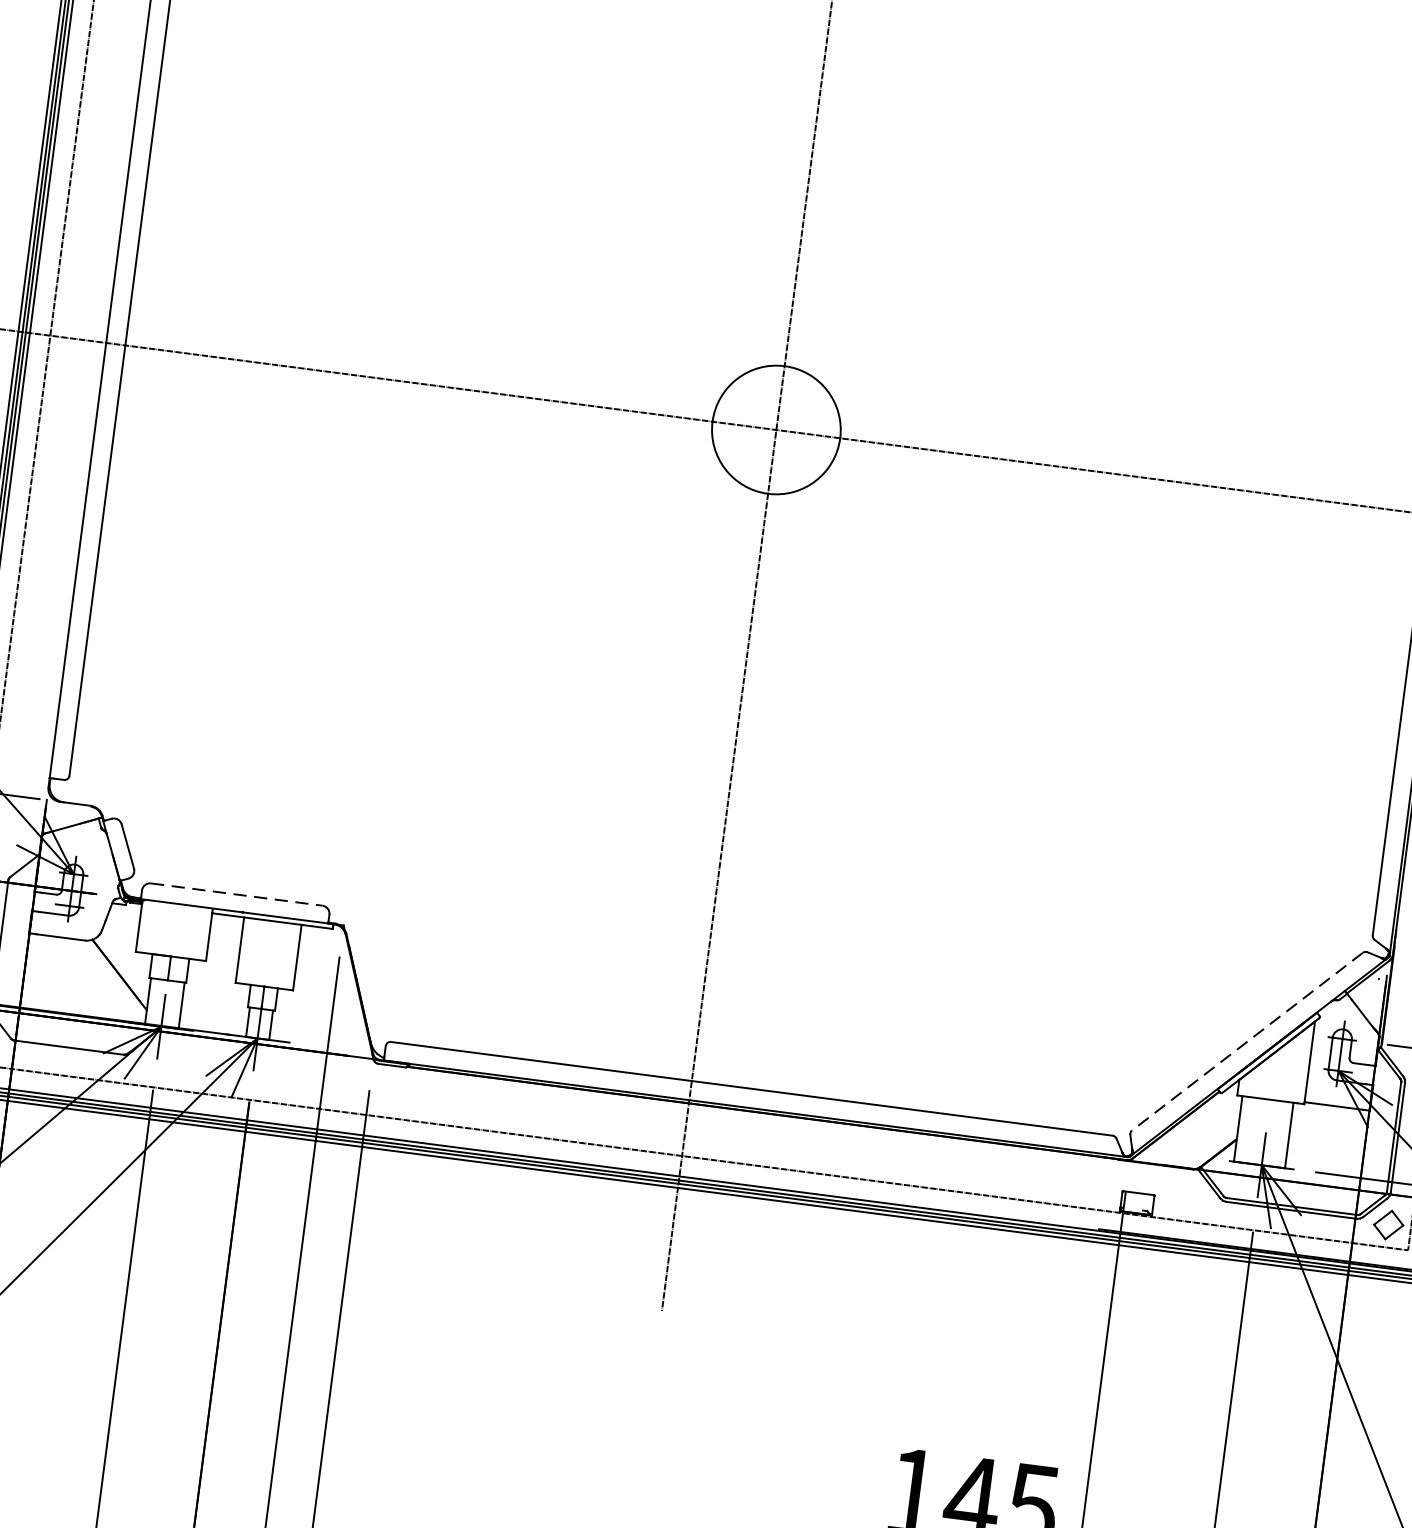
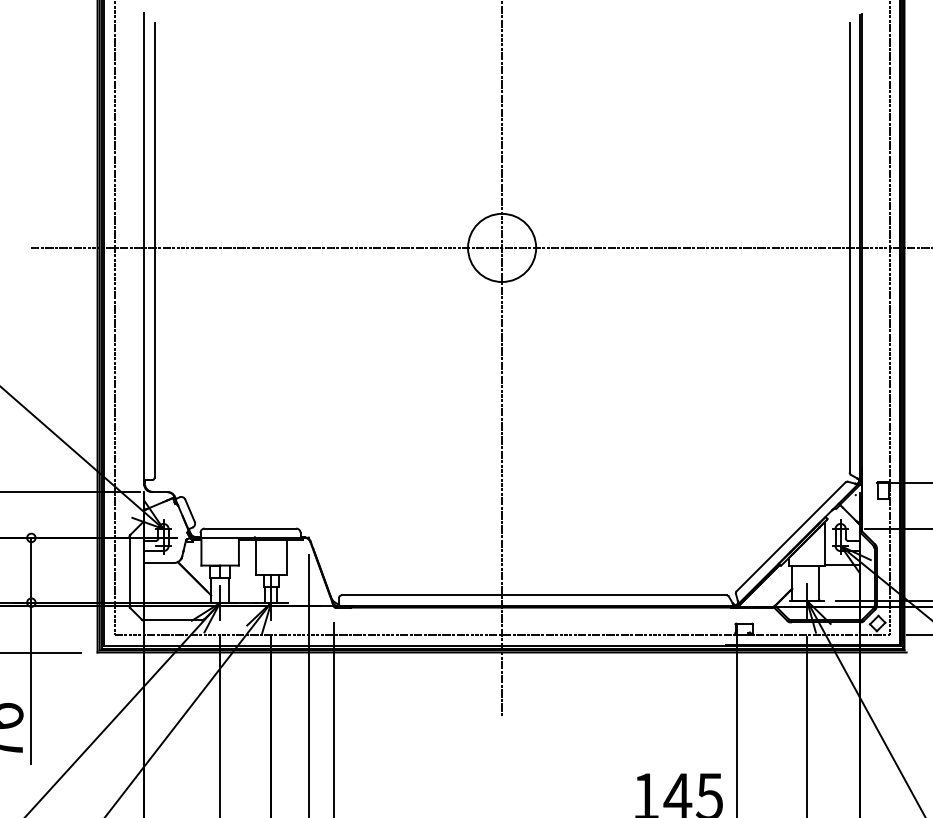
line: (236, 894) -> (250, 528), dashed -> solid
line: (1246, 1042) -> (790, 537), dashed -> solid

